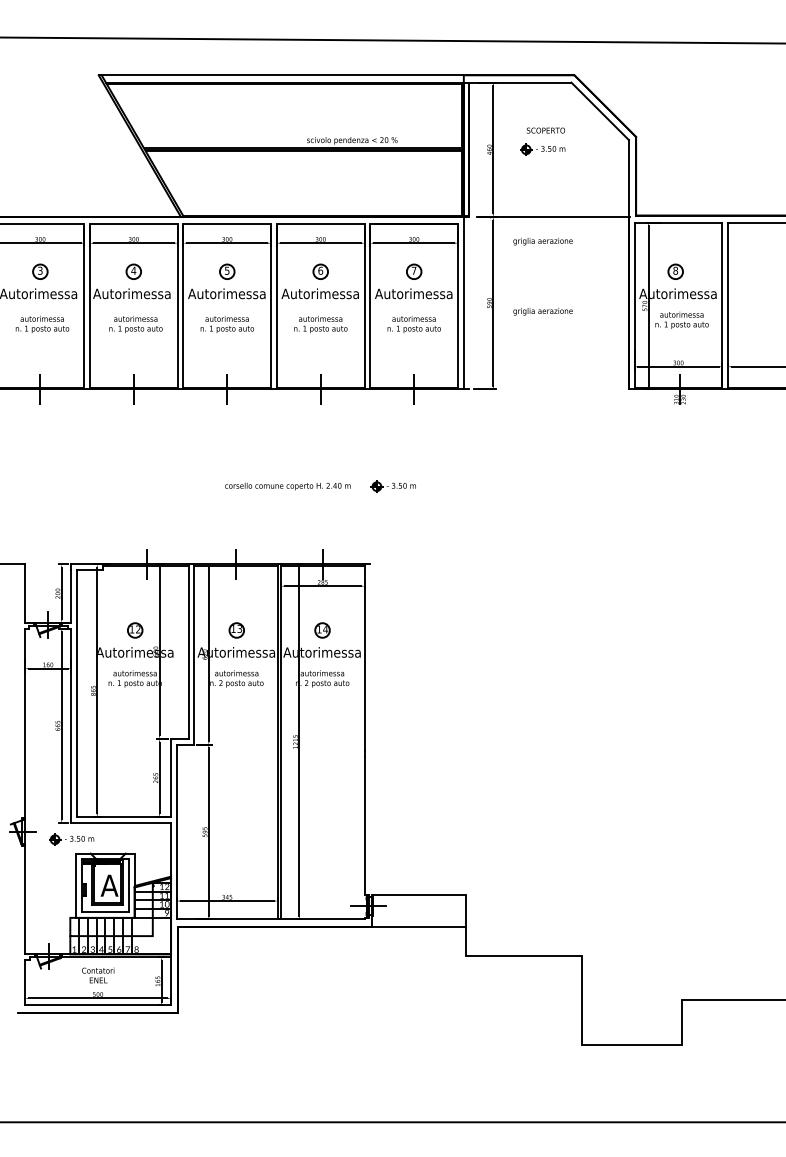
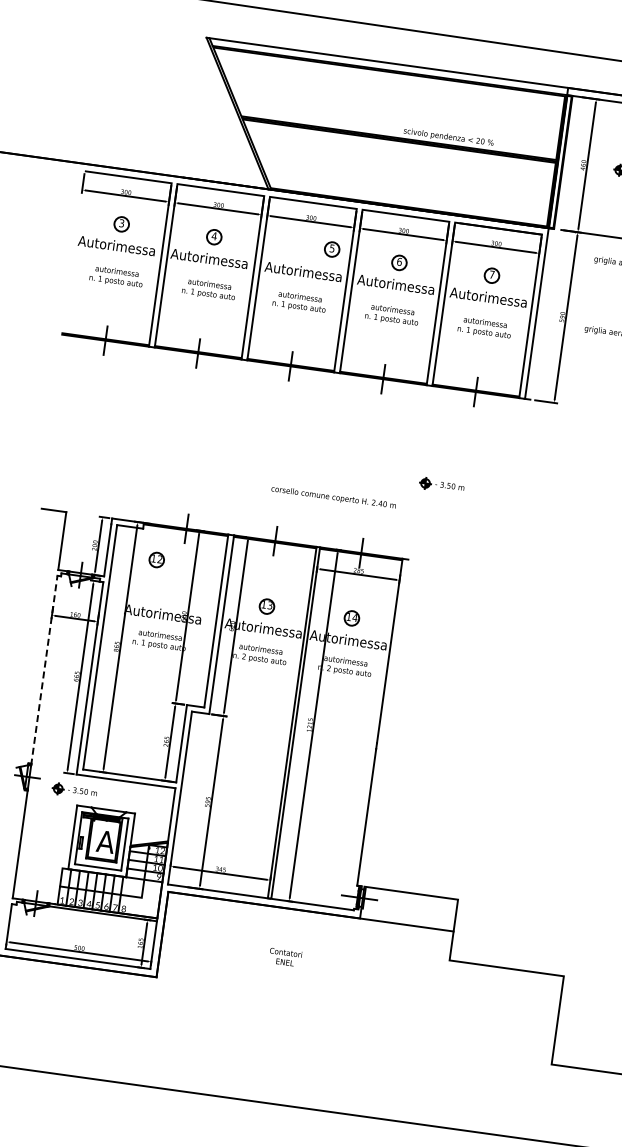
part: (227, 271) -> (332, 249), moved
text: (287, 486) -> (333, 497), moved
part: (135, 630) -> (157, 560), moved
line: (25, 724) -> (44, 670), solid -> dashed
text: (98, 975) -> (285, 957), moved

